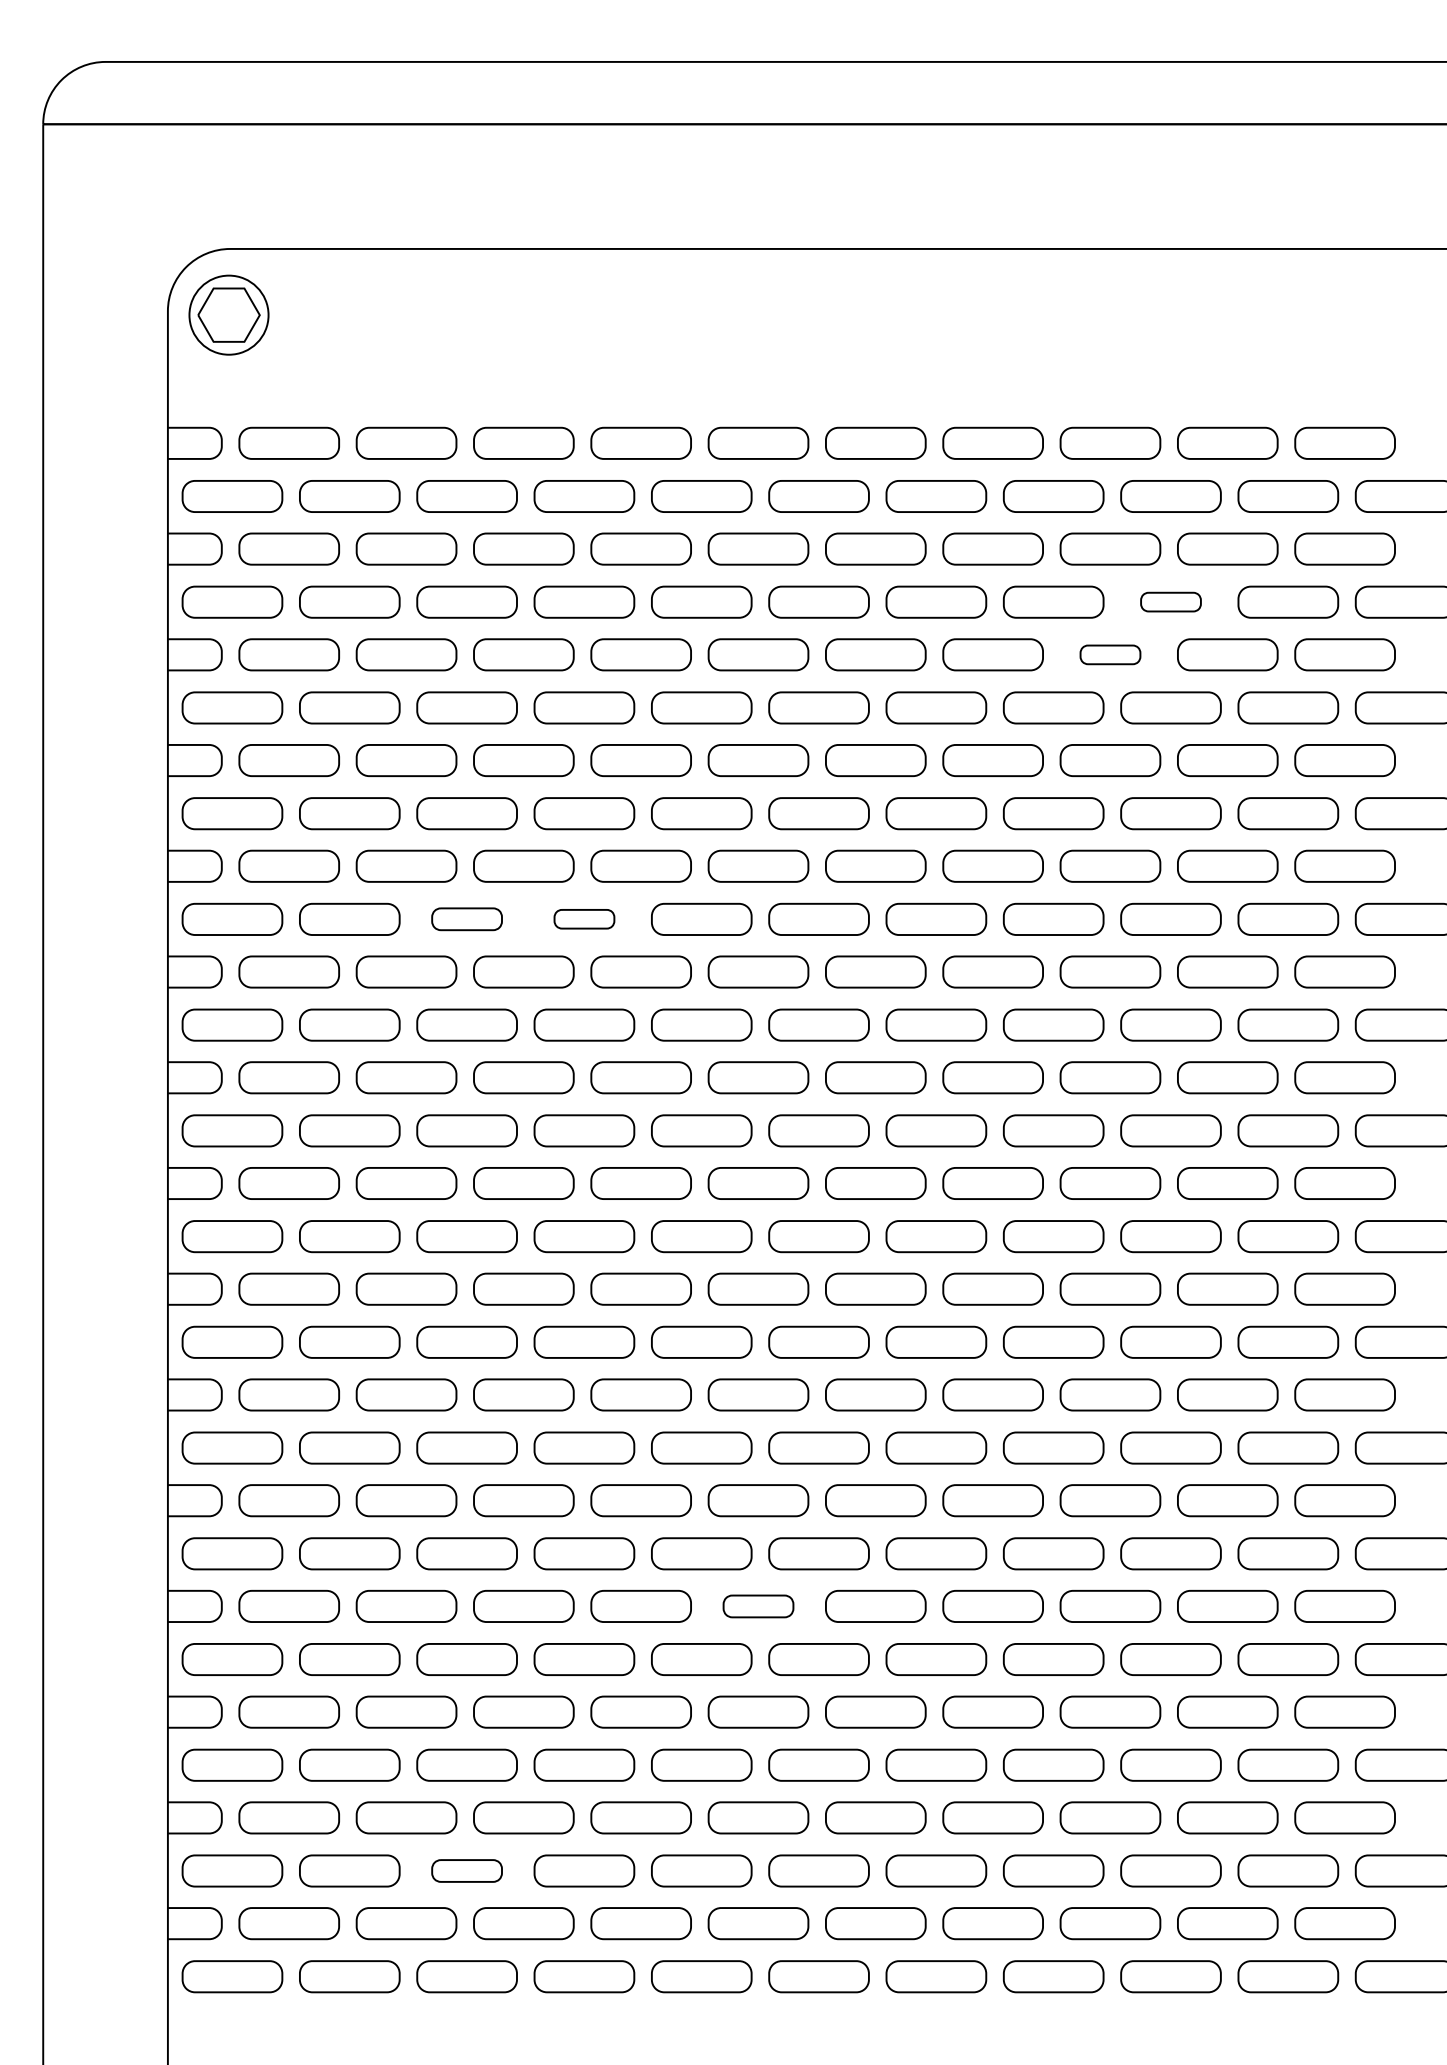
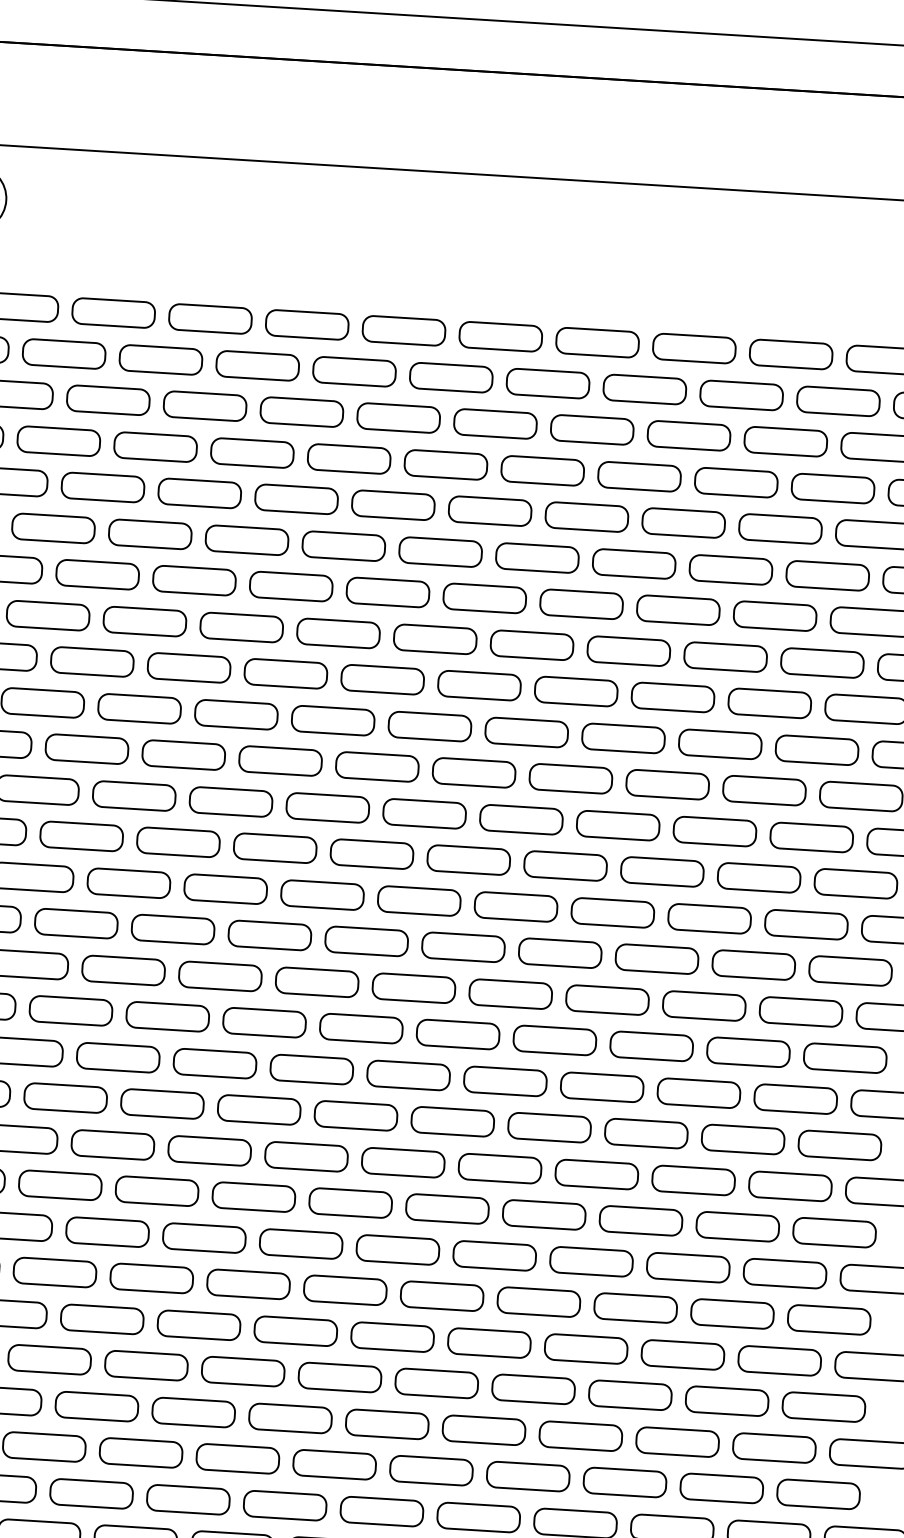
part: (1170, 601) -> (735, 482), size x1.67
part: (1110, 654) -> (683, 522), size x1.67
part: (466, 918) -> (139, 708), size x1.43
part: (584, 918) -> (236, 714), size x1.67
part: (758, 1606) -> (345, 1290), size x1.43
part: (466, 1870) -> (91, 1493), size x1.43

